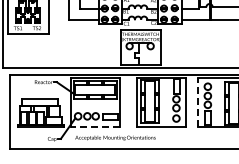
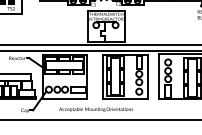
line: (198, 102) -> (159, 76), dashed -> solid
line: (95, 126) -> (64, 99), dashed -> solid
text: (115, 137) -> (96, 109), moved

